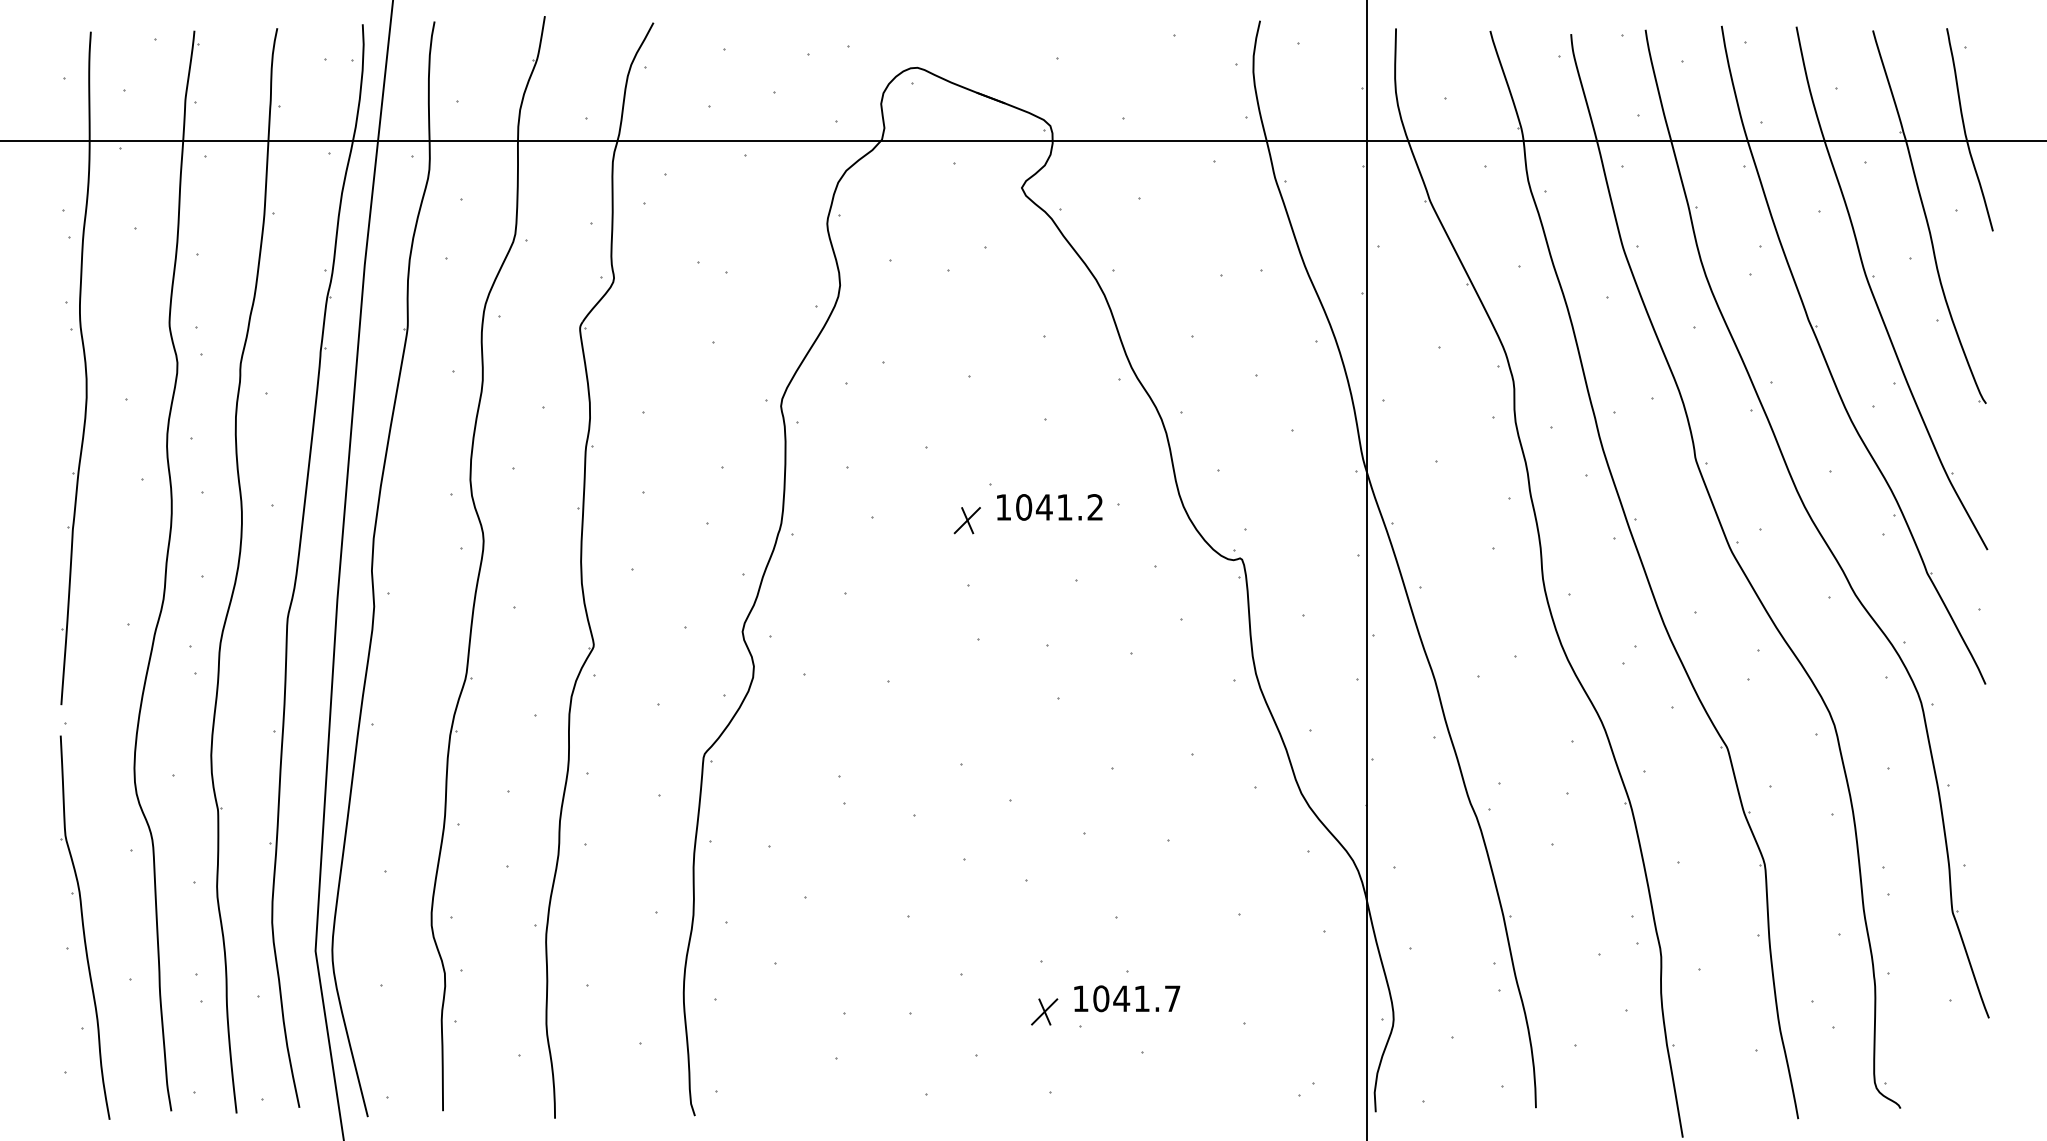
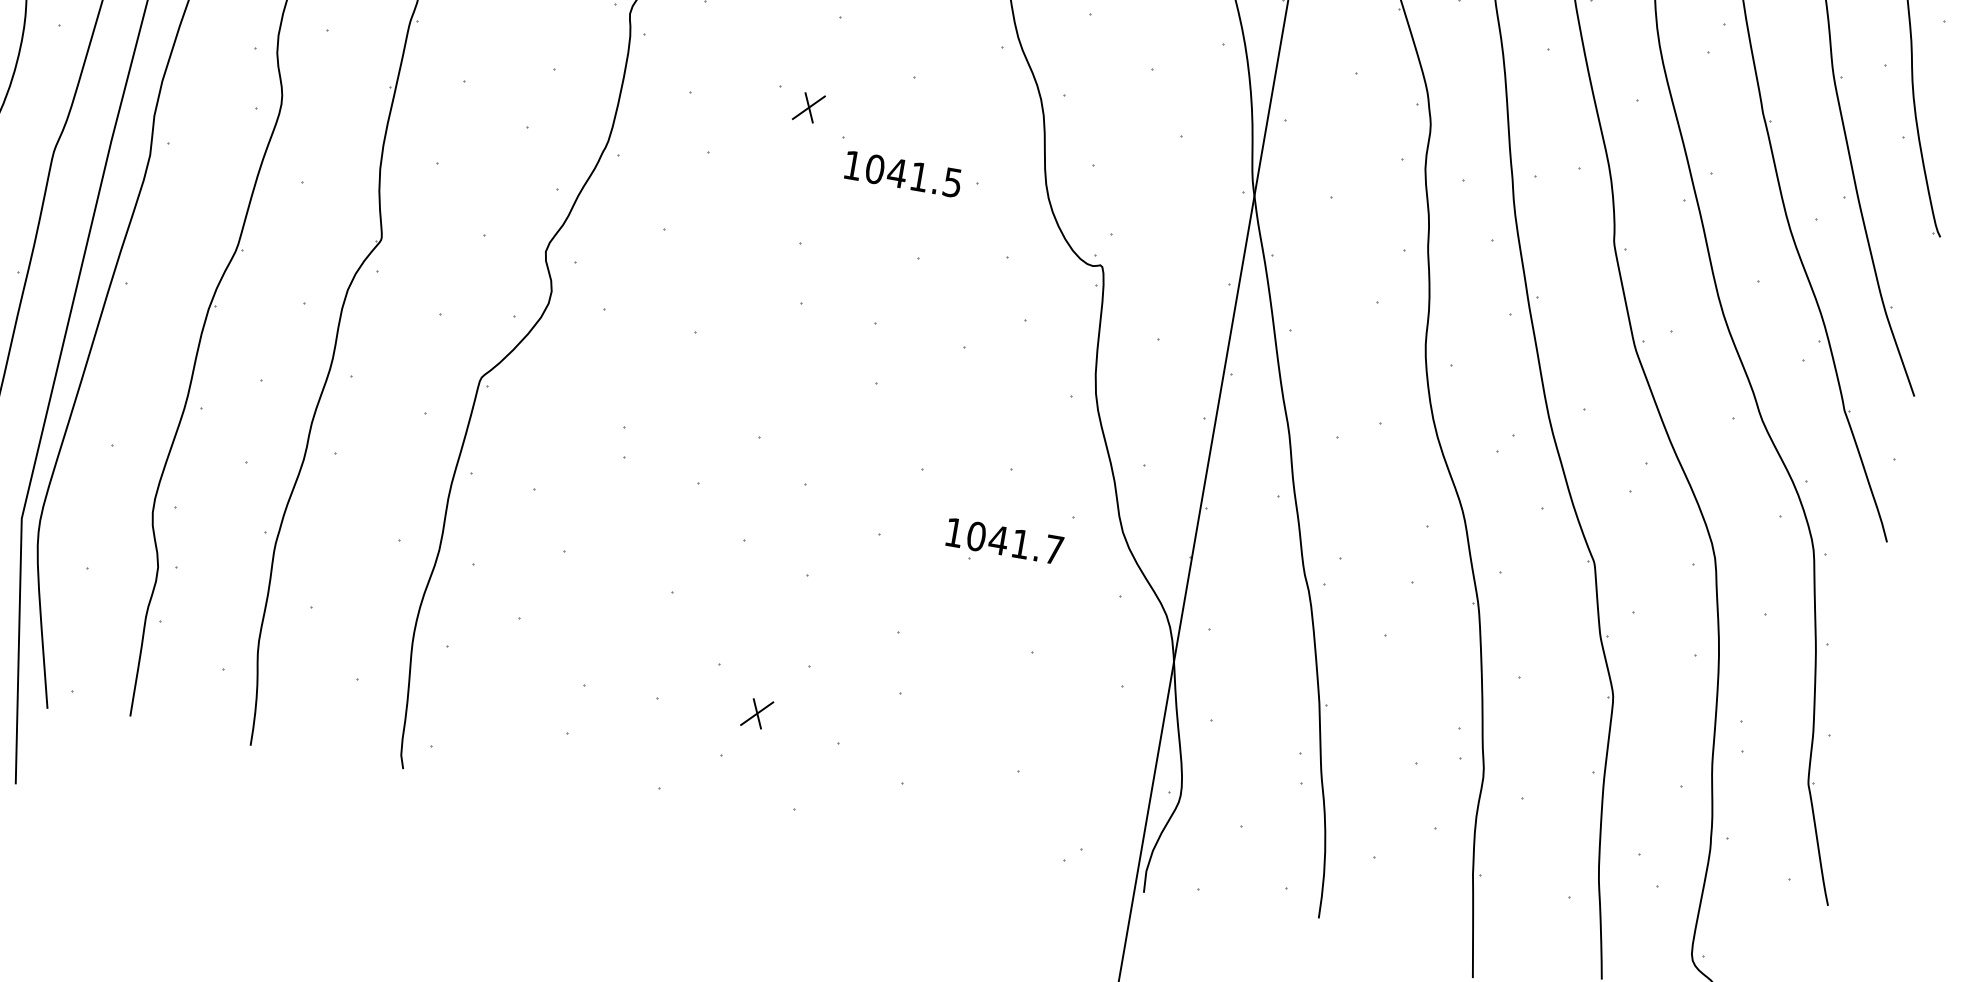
text: (1094, 507) -> (951, 182), 1041.2 -> 1041.5
part: (966, 520) -> (807, 107), moved
text: (1127, 998) -> (1005, 541), moved
part: (1044, 1011) -> (757, 713), moved

